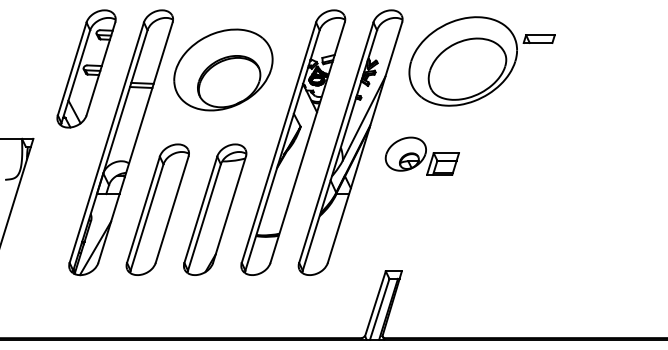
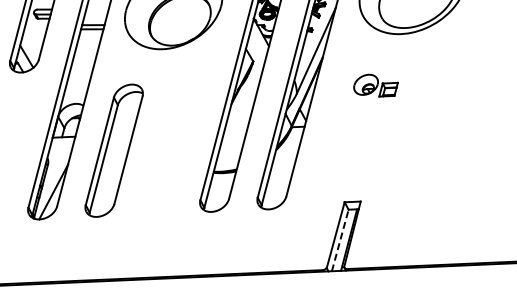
part: (421, 155) -> (375, 85), size x0.6
part: (215, 209) -> (171, 147), removed
line: (379, 309) -> (340, 240), solid -> dashed

